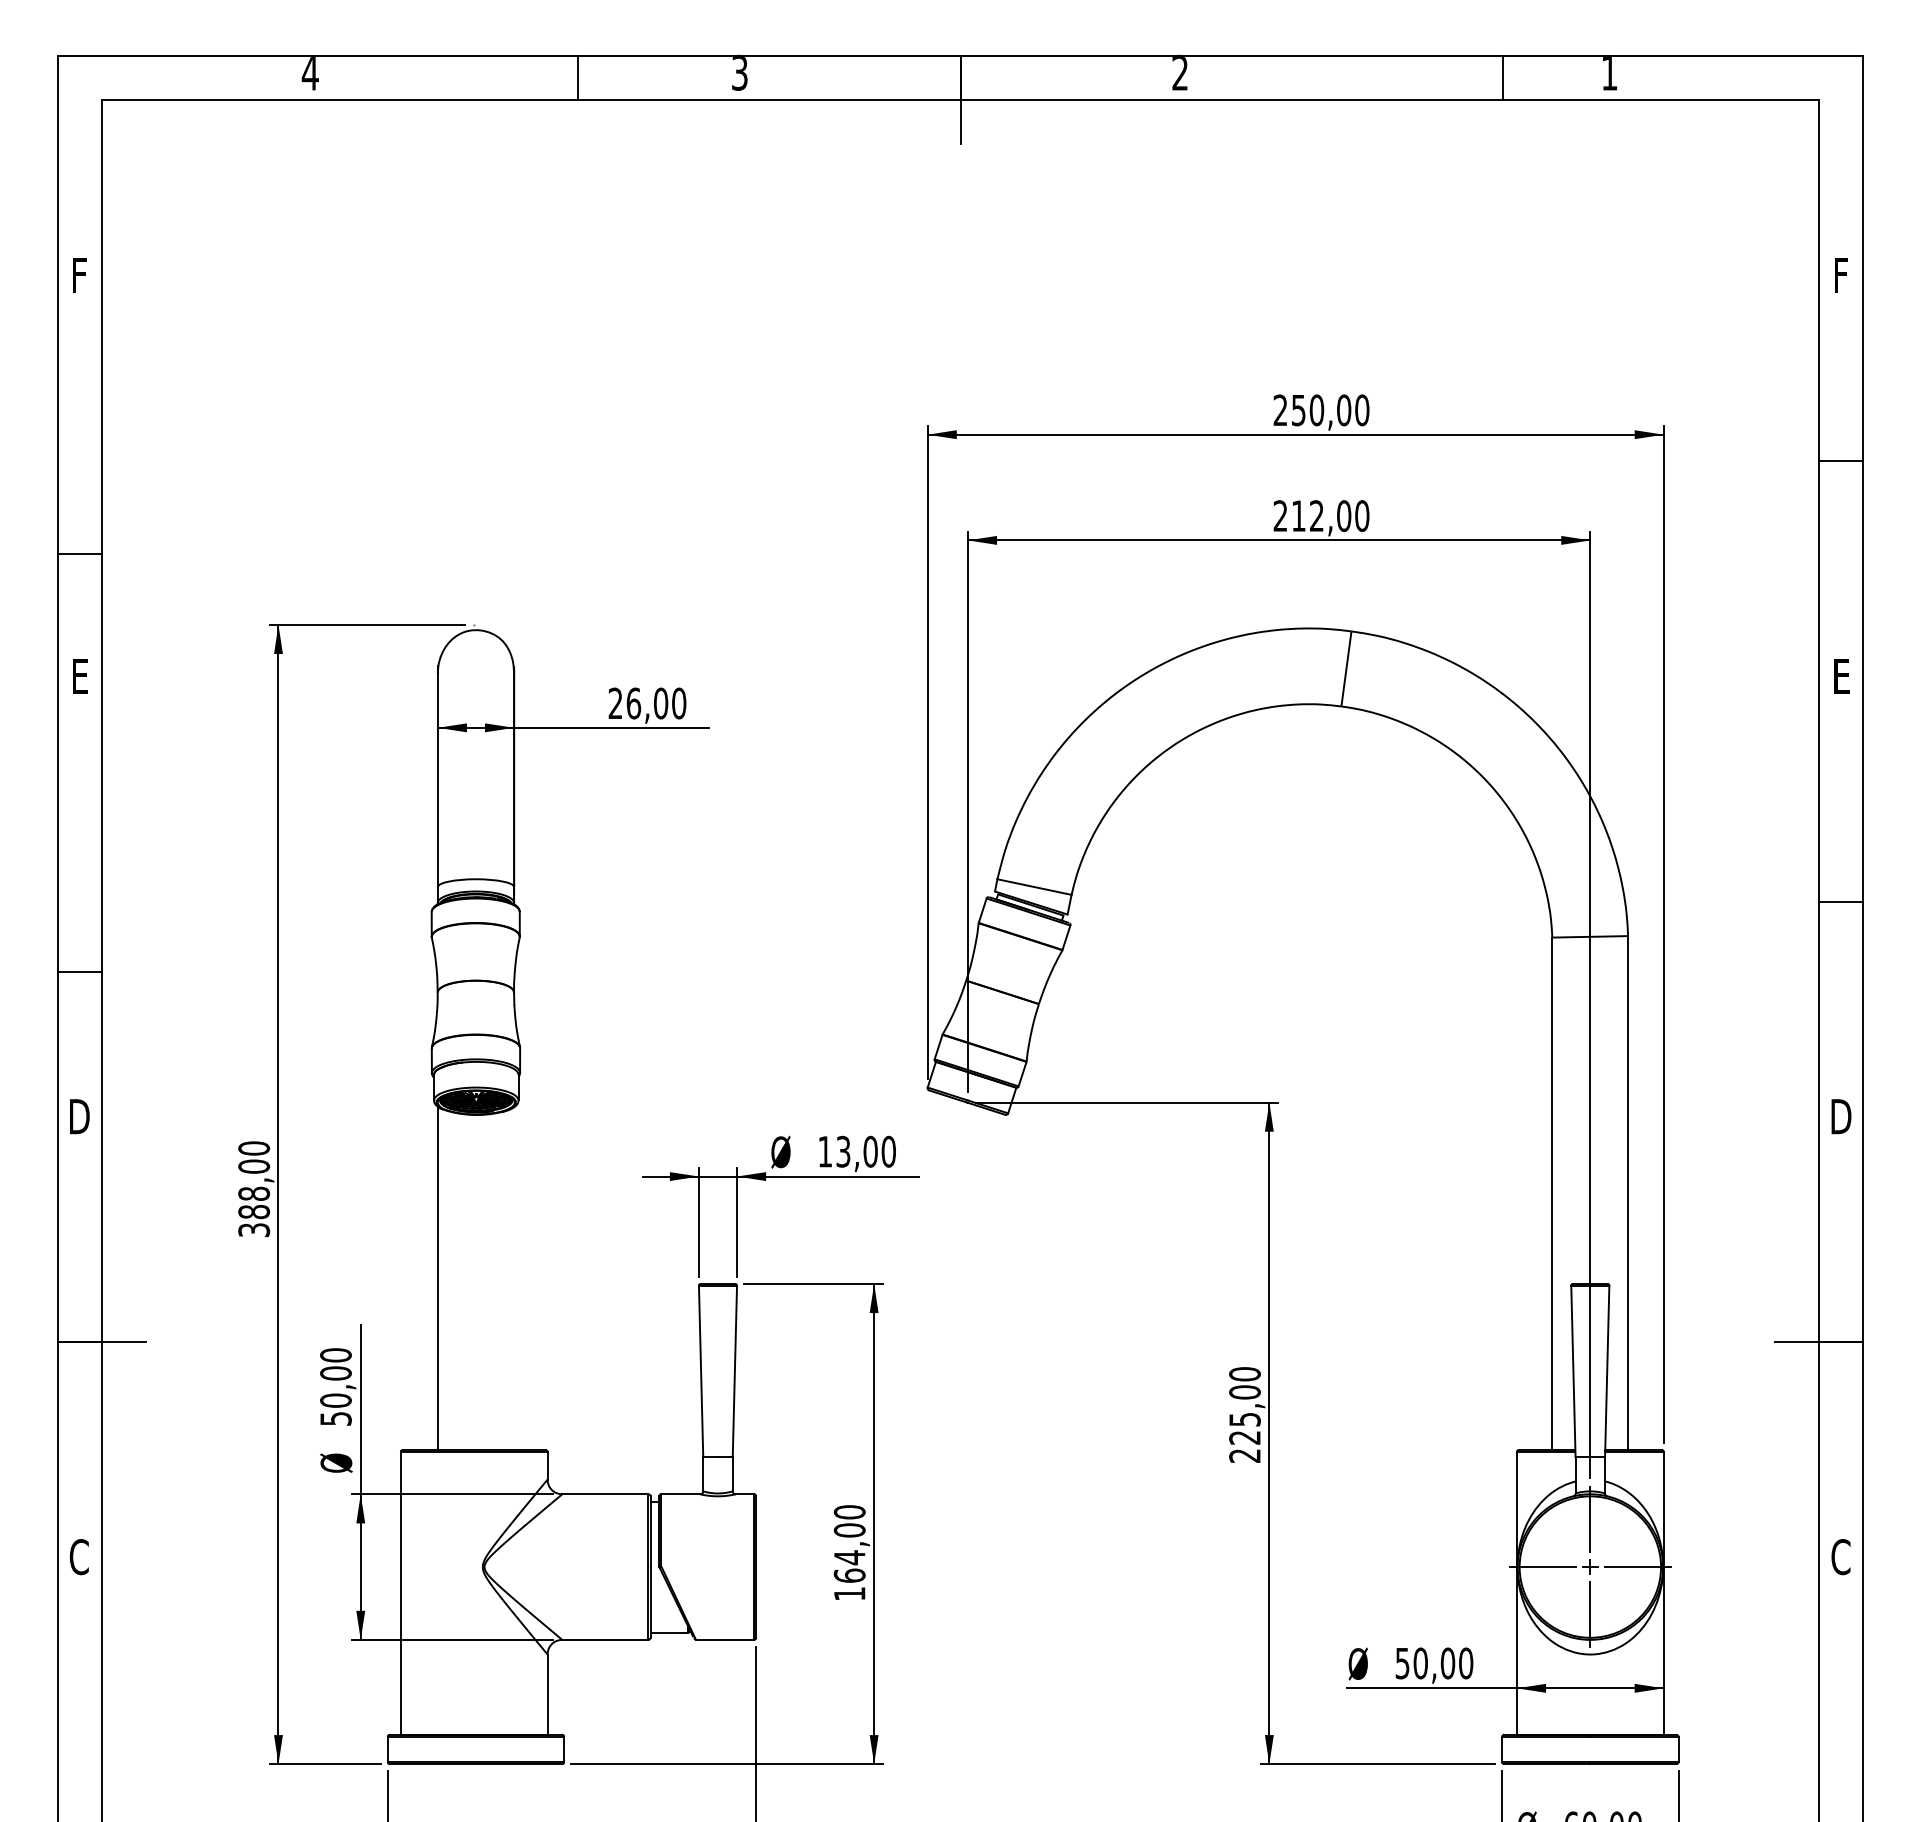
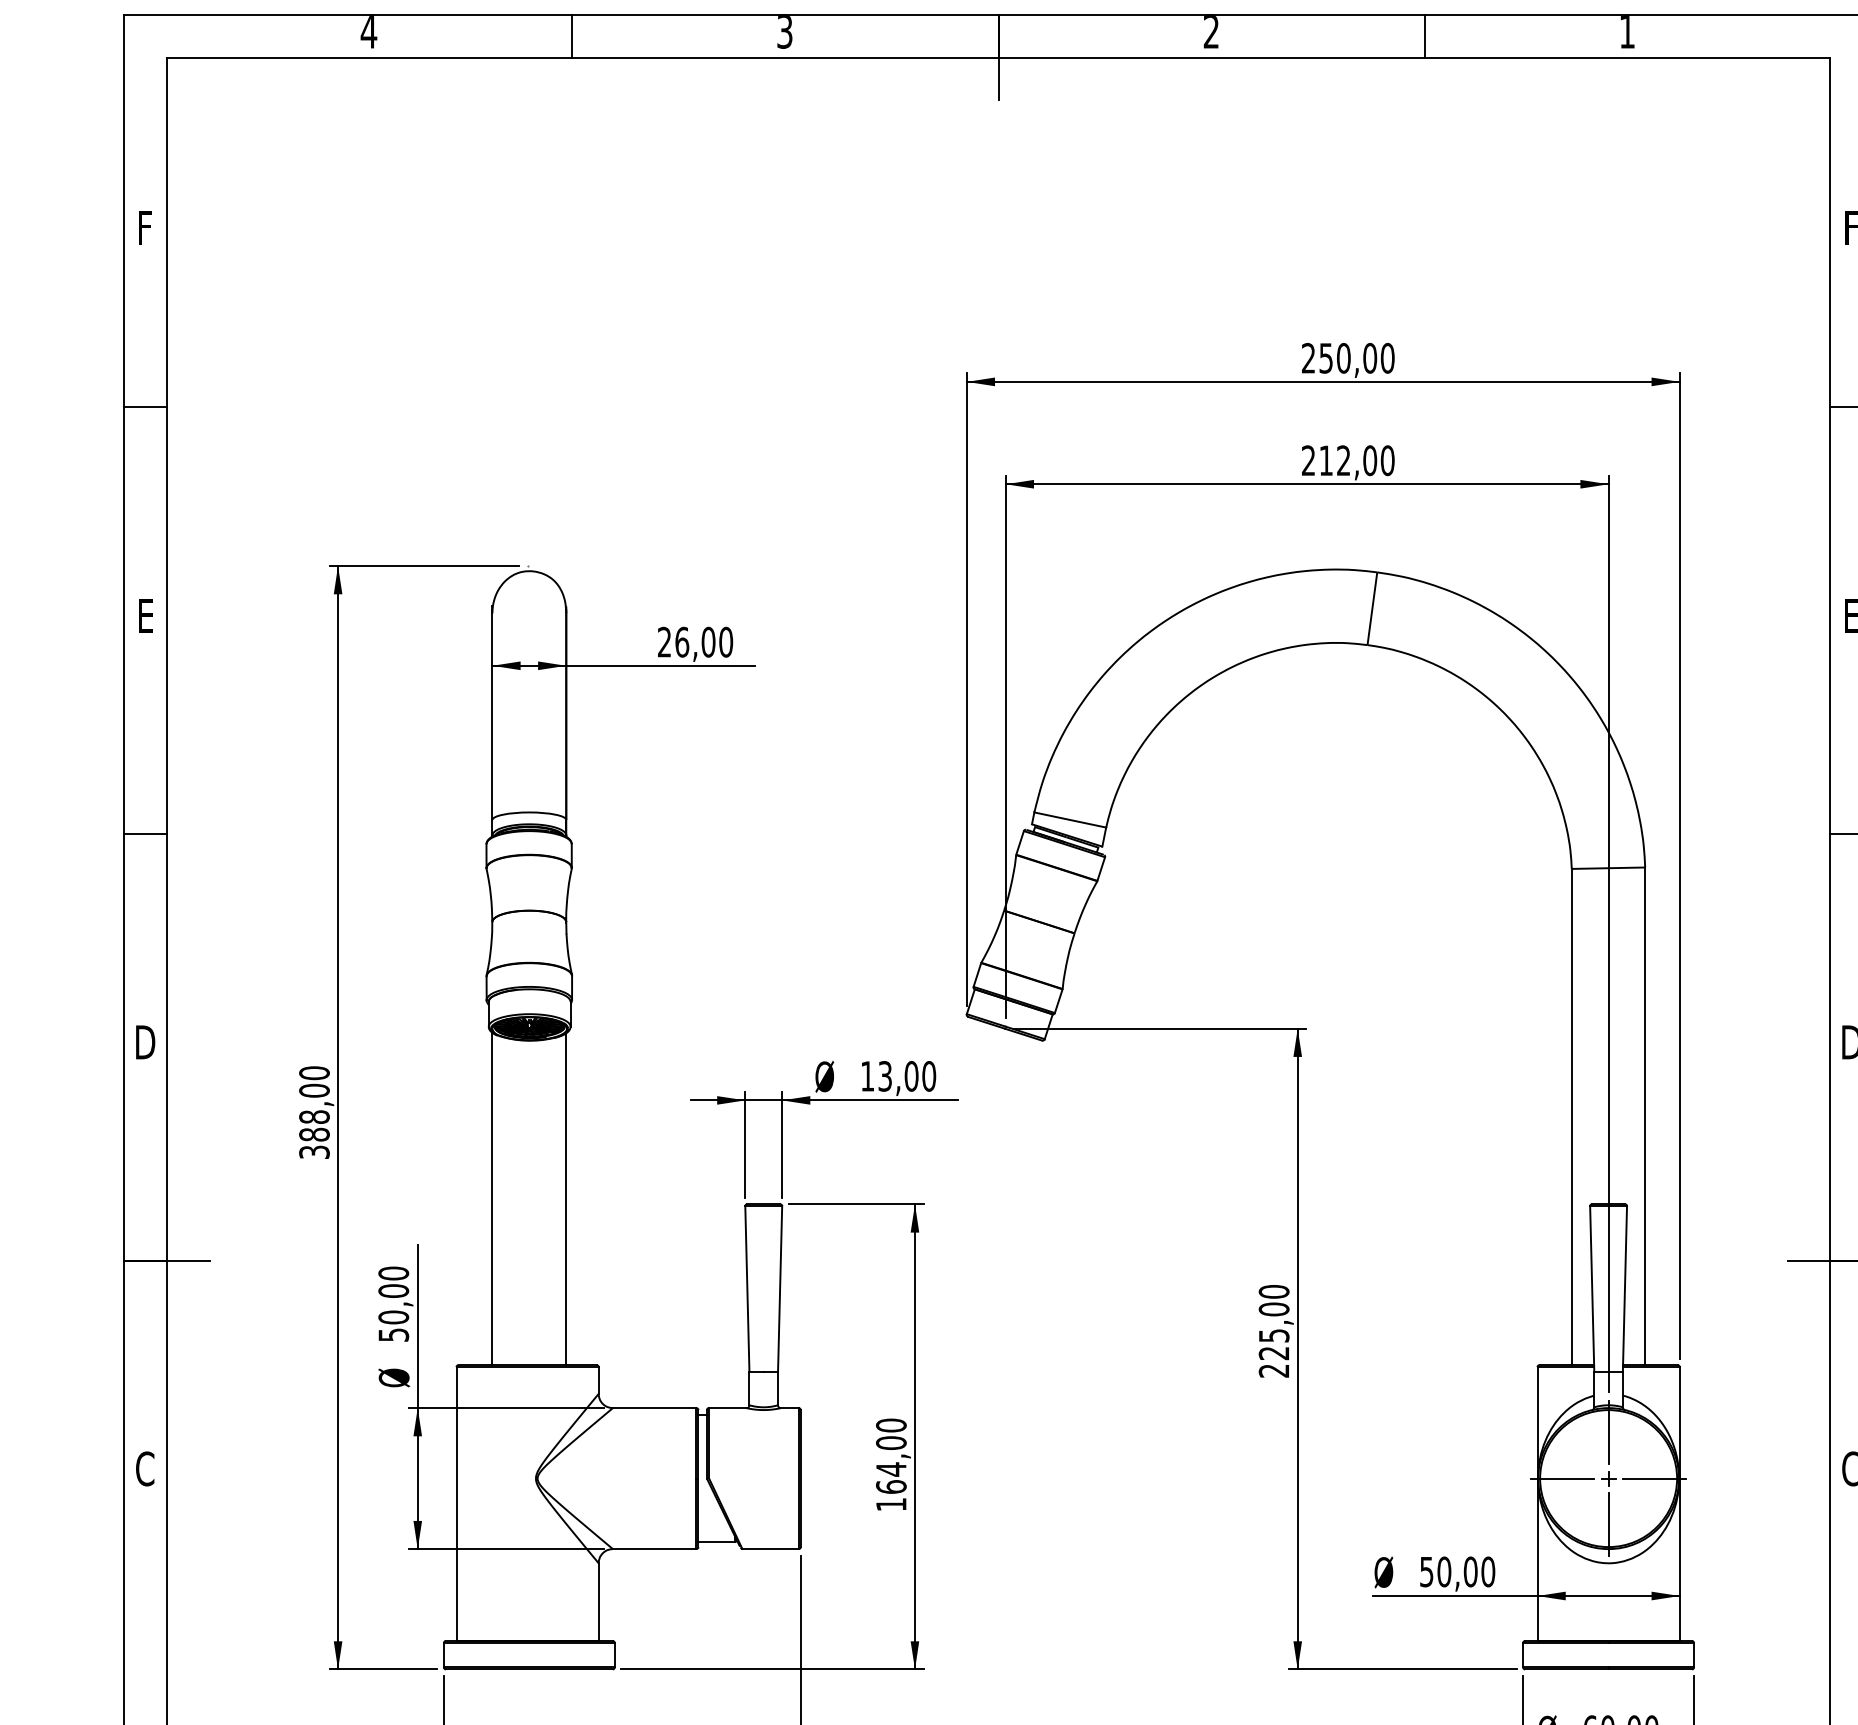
line: (578, 77) -> (572, 35), moved
line: (1502, 77) -> (1424, 35), moved
line: (79, 554) -> (145, 407), moved
line: (79, 971) -> (145, 833), moved
line: (514, 1278) -> (566, 1199), added

